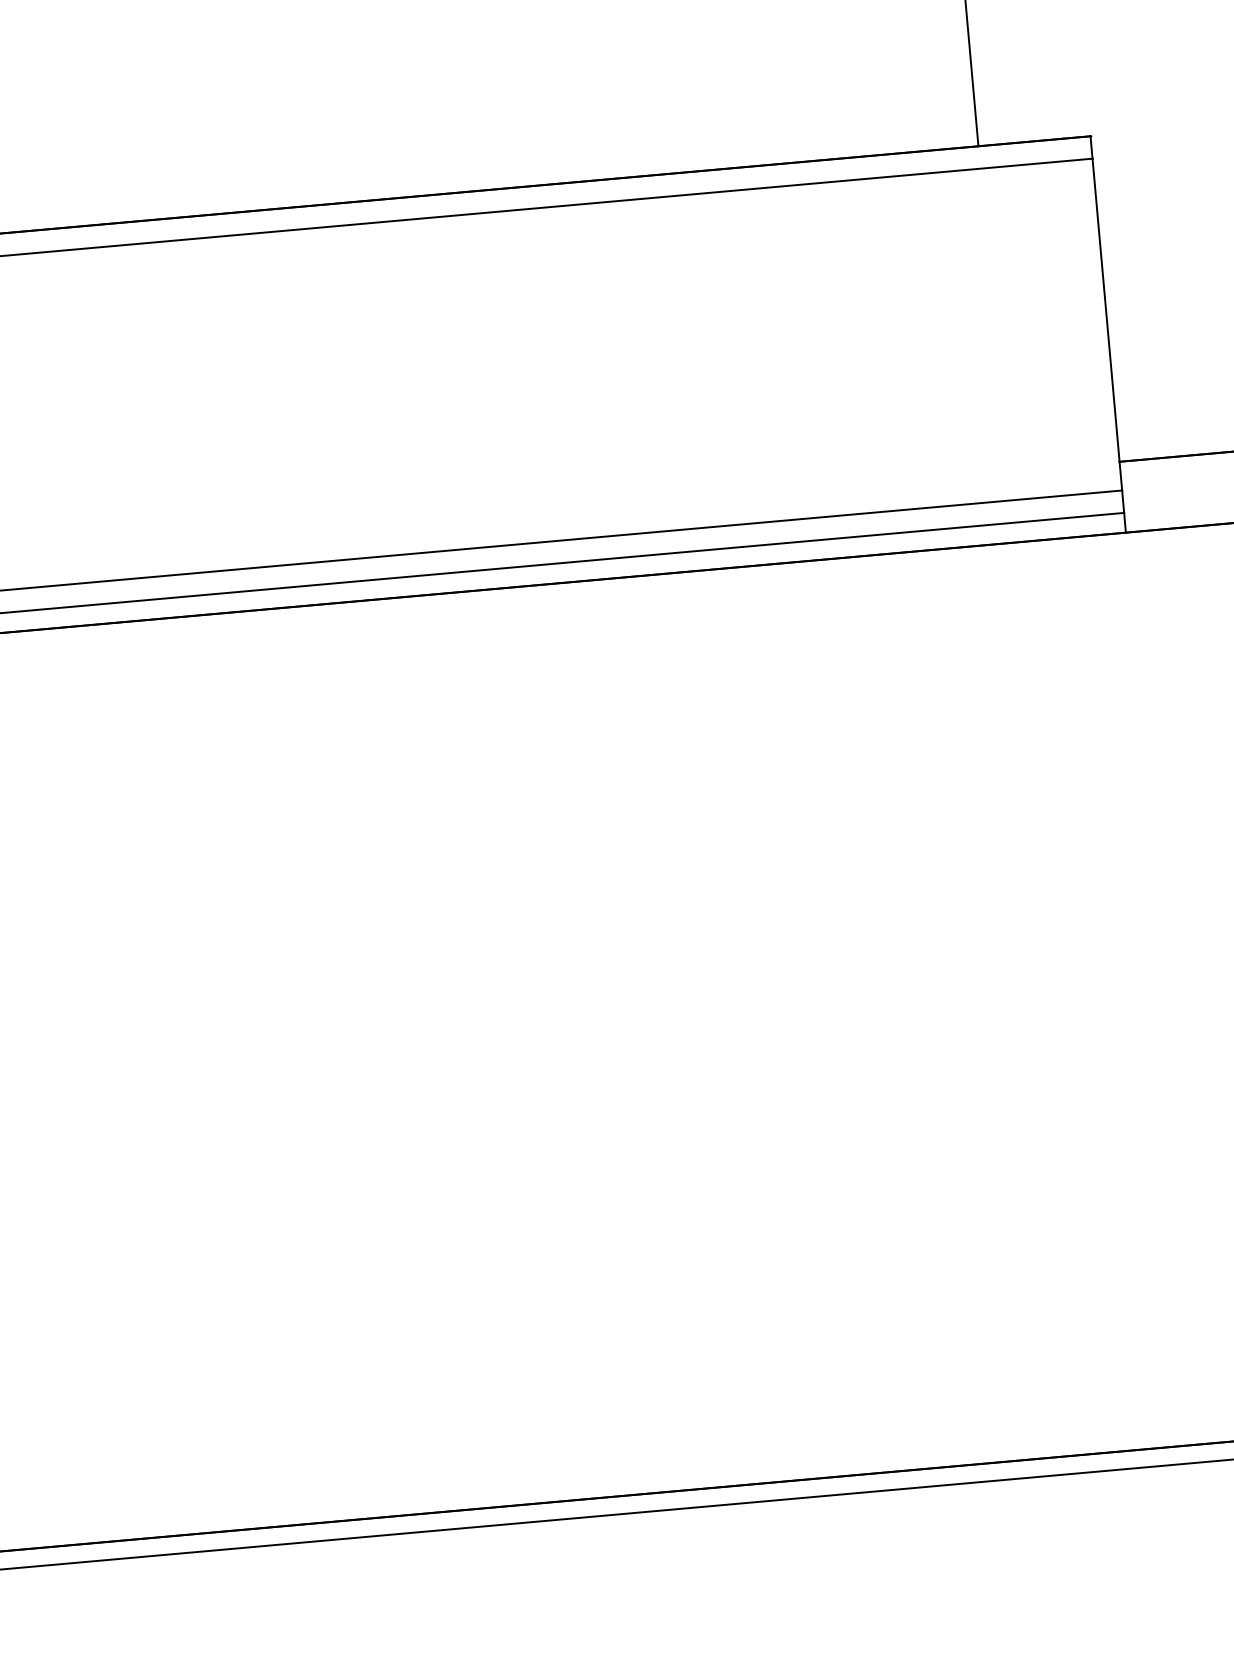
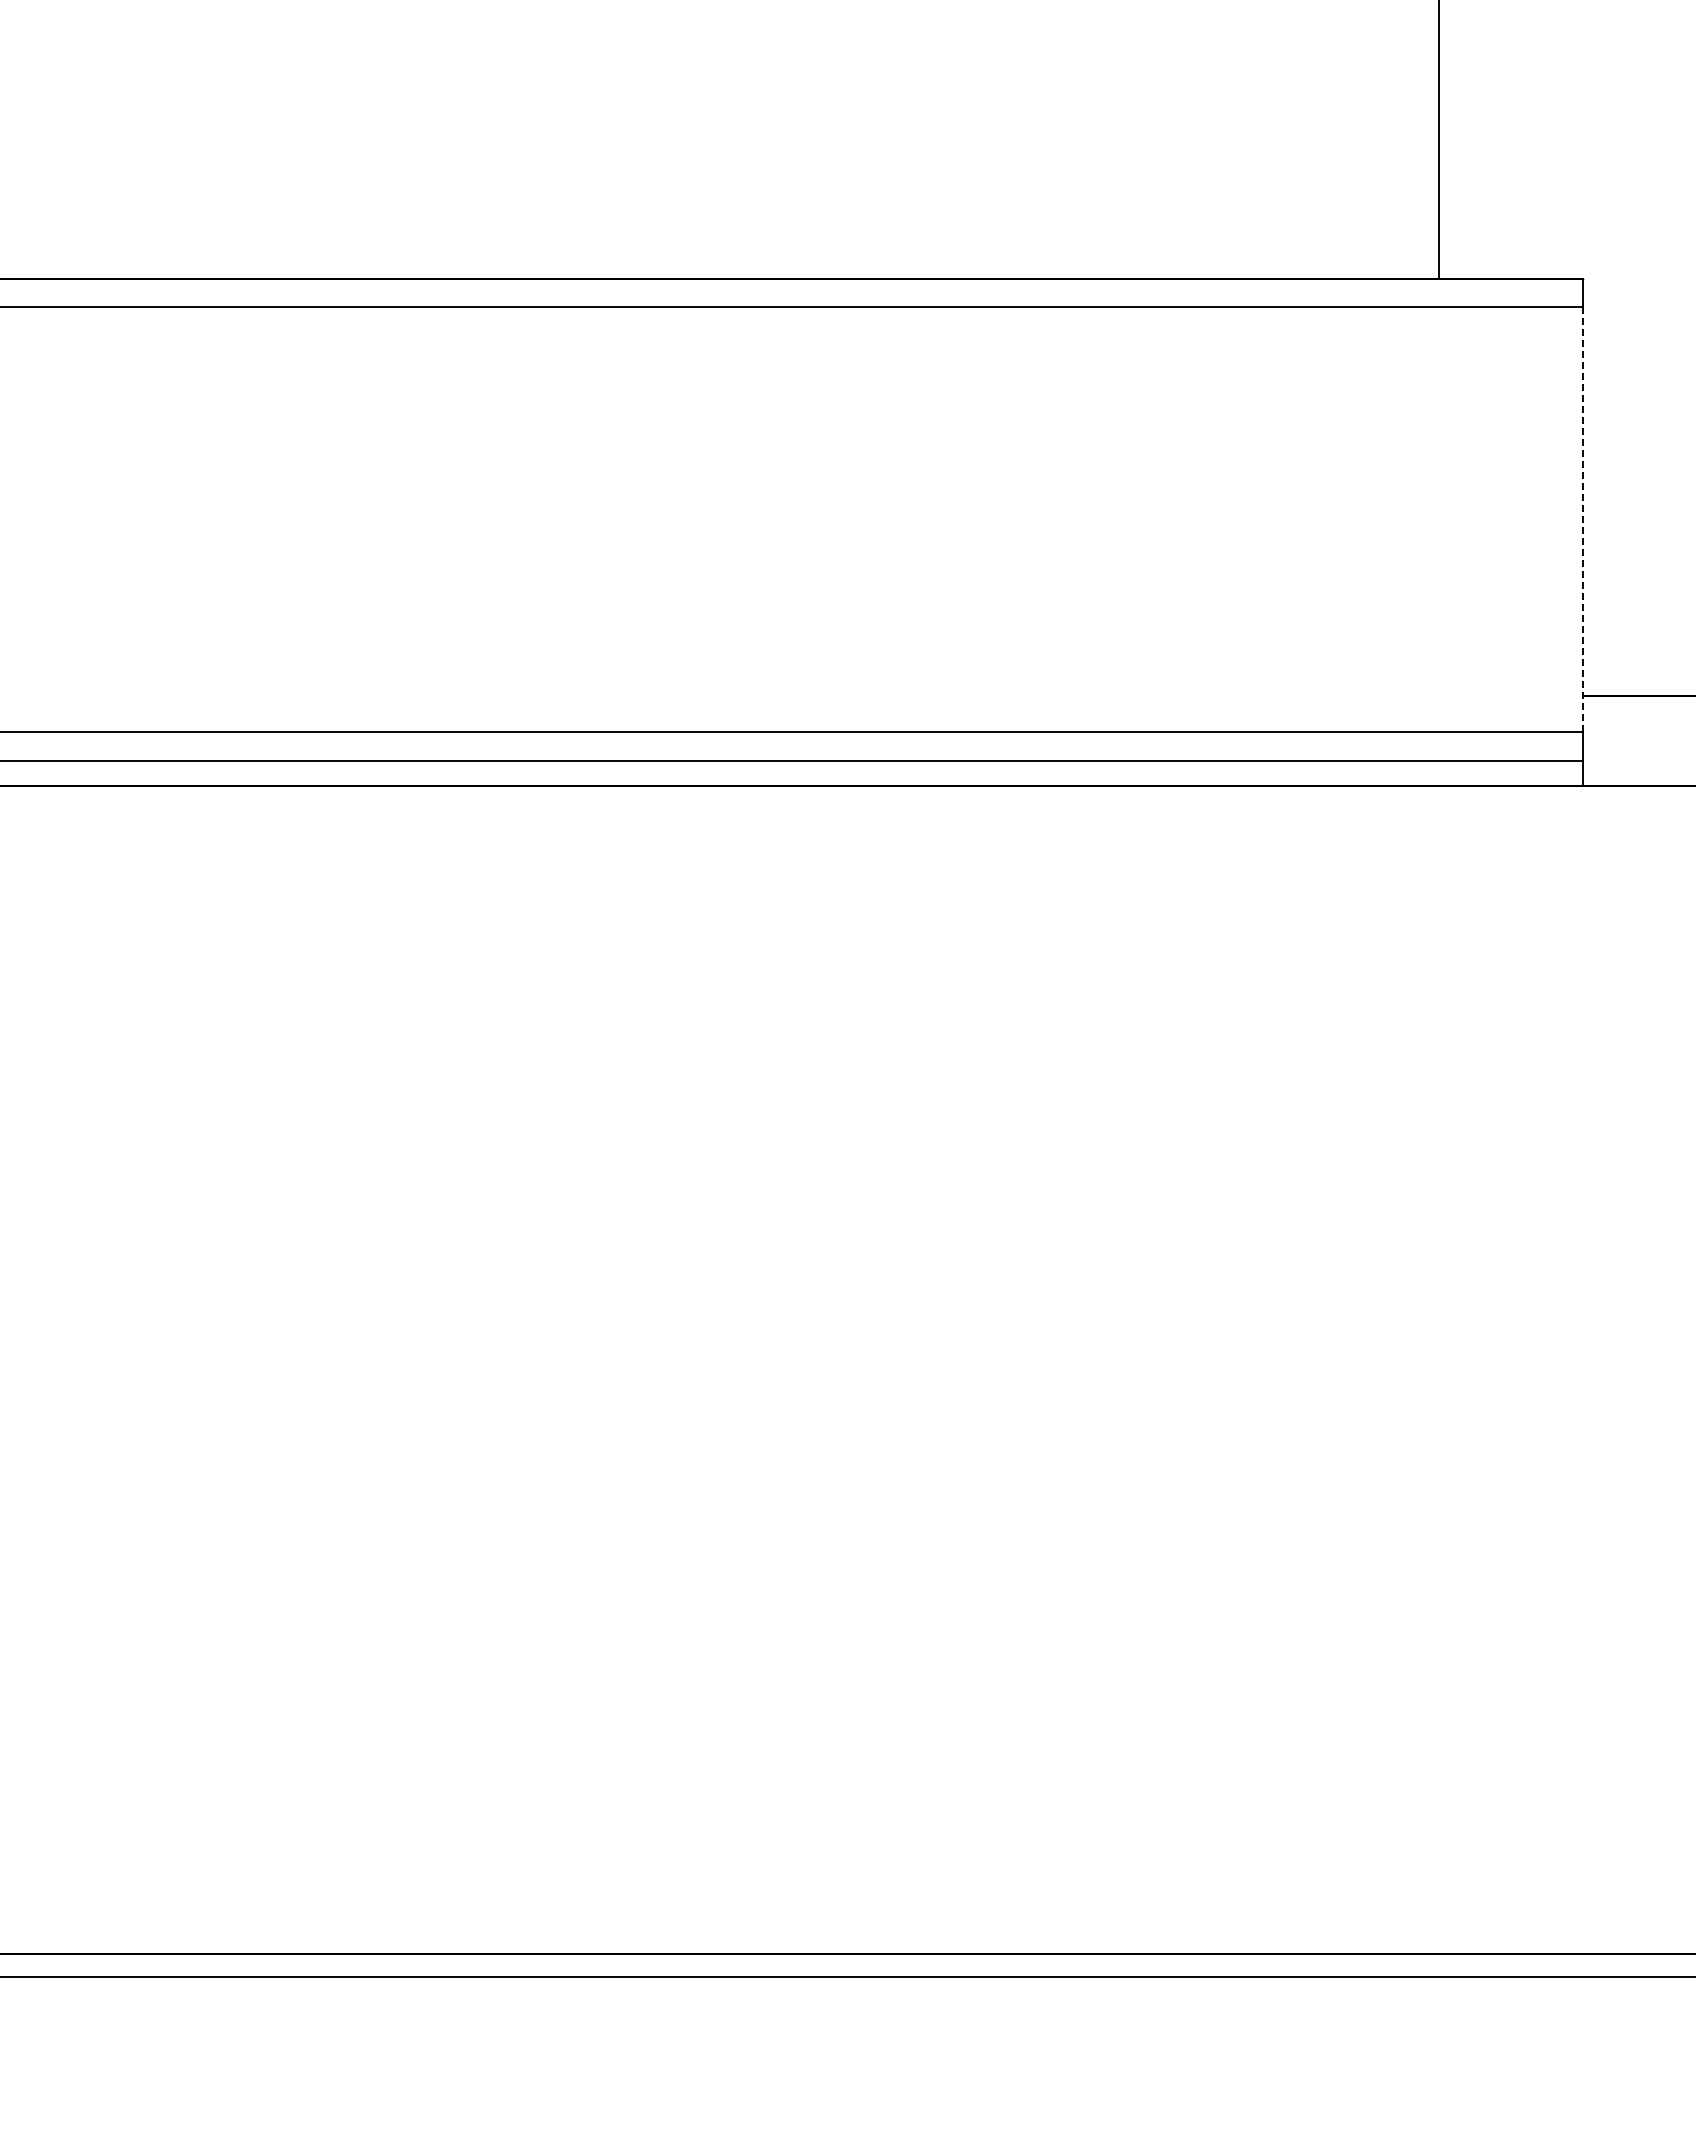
line: (1107, 324) -> (1582, 519), solid -> dashed

